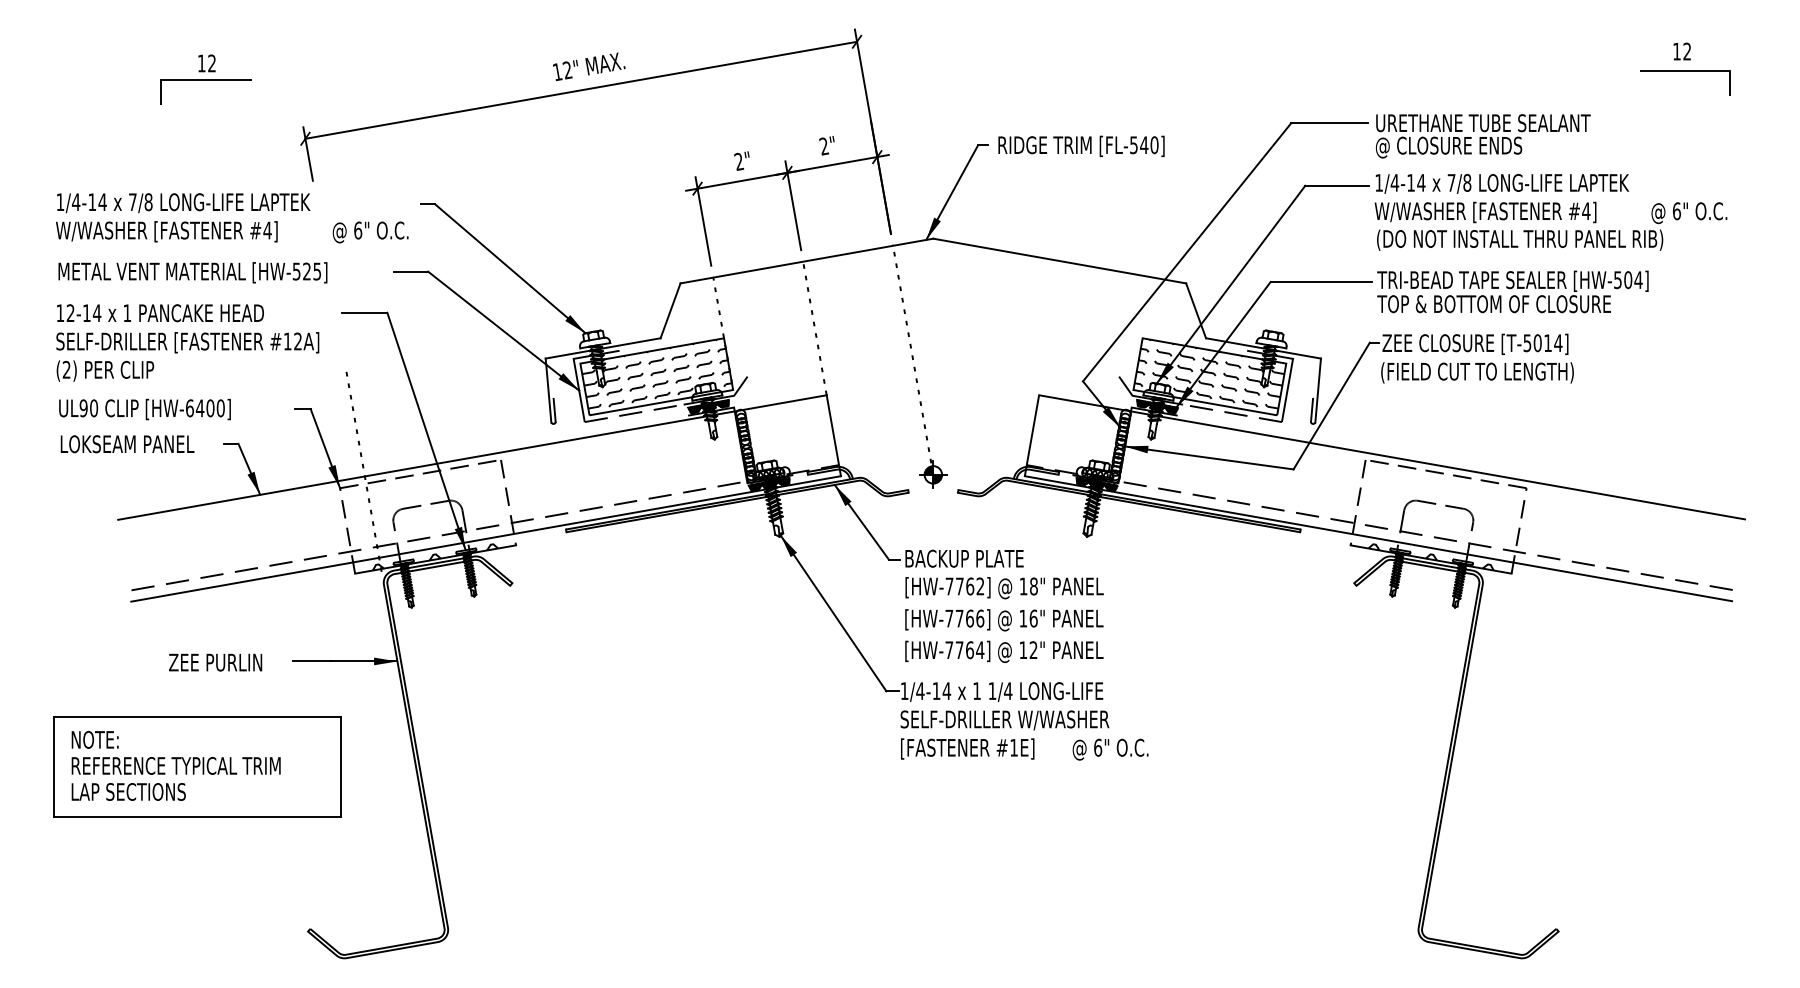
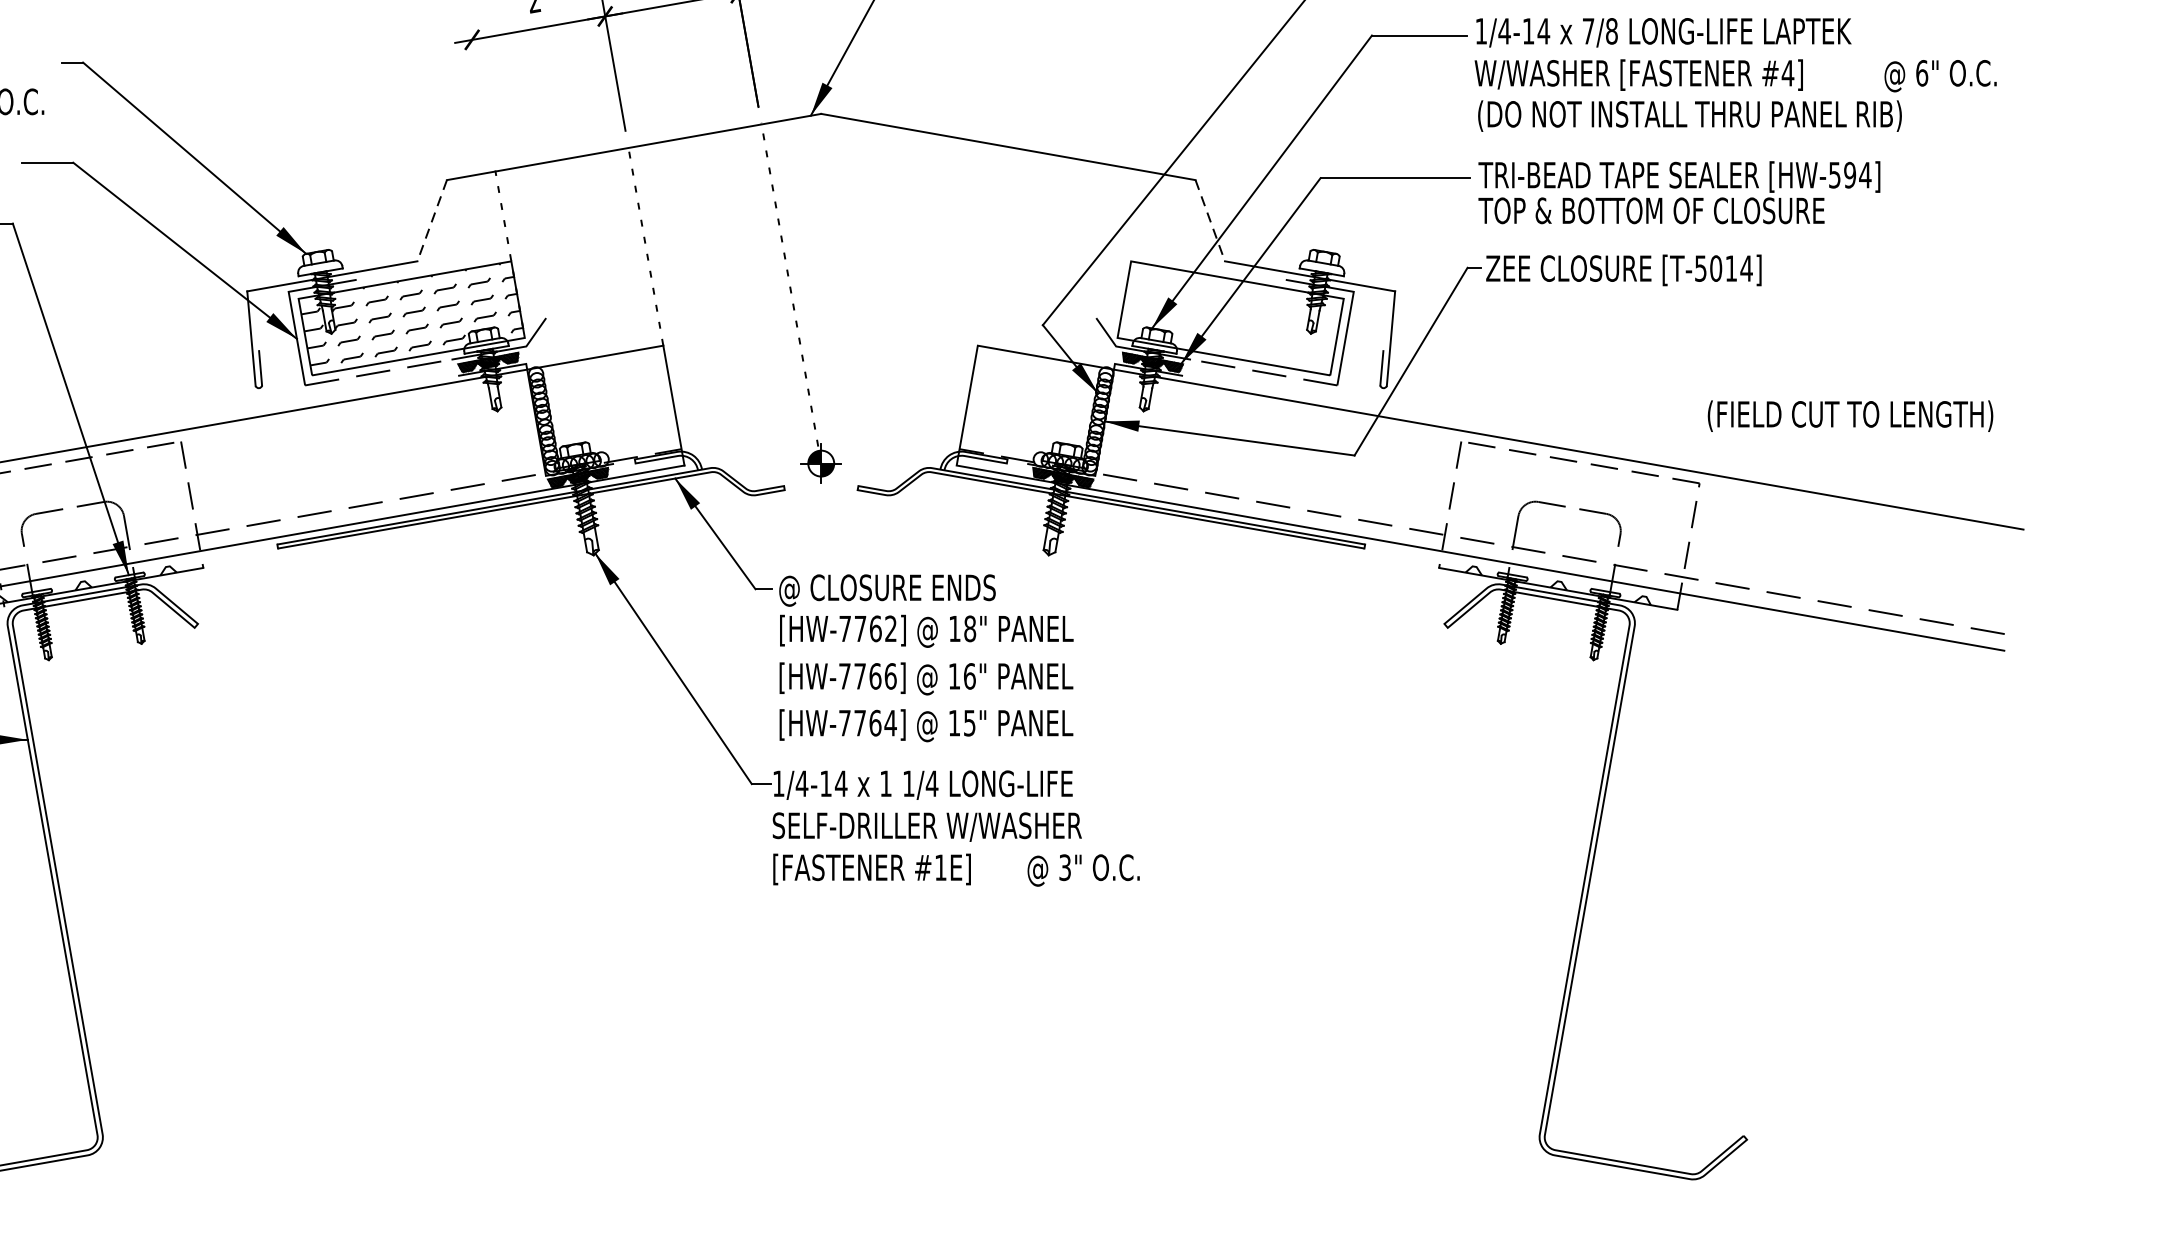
line: (703, 221) -> (480, 88), removed
text: (1628, 280) -> (1850, 175), [HW-504] -> [HW-594]
line: (670, 311) -> (432, 221), solid -> dashed
line: (1196, 311) -> (1210, 221), solid -> dashed
text: (1477, 372) -> (1850, 415), moved
hatch: (1209, 373) -> (1230, 313), removed
text: (978, 560) -> (888, 590), BACKUP PLATE -> @ CLOSURE ENDS
text: (1033, 650) -> (969, 723), 12" -> 15"
text: (1098, 747) -> (1065, 867), 6" -> 3"

